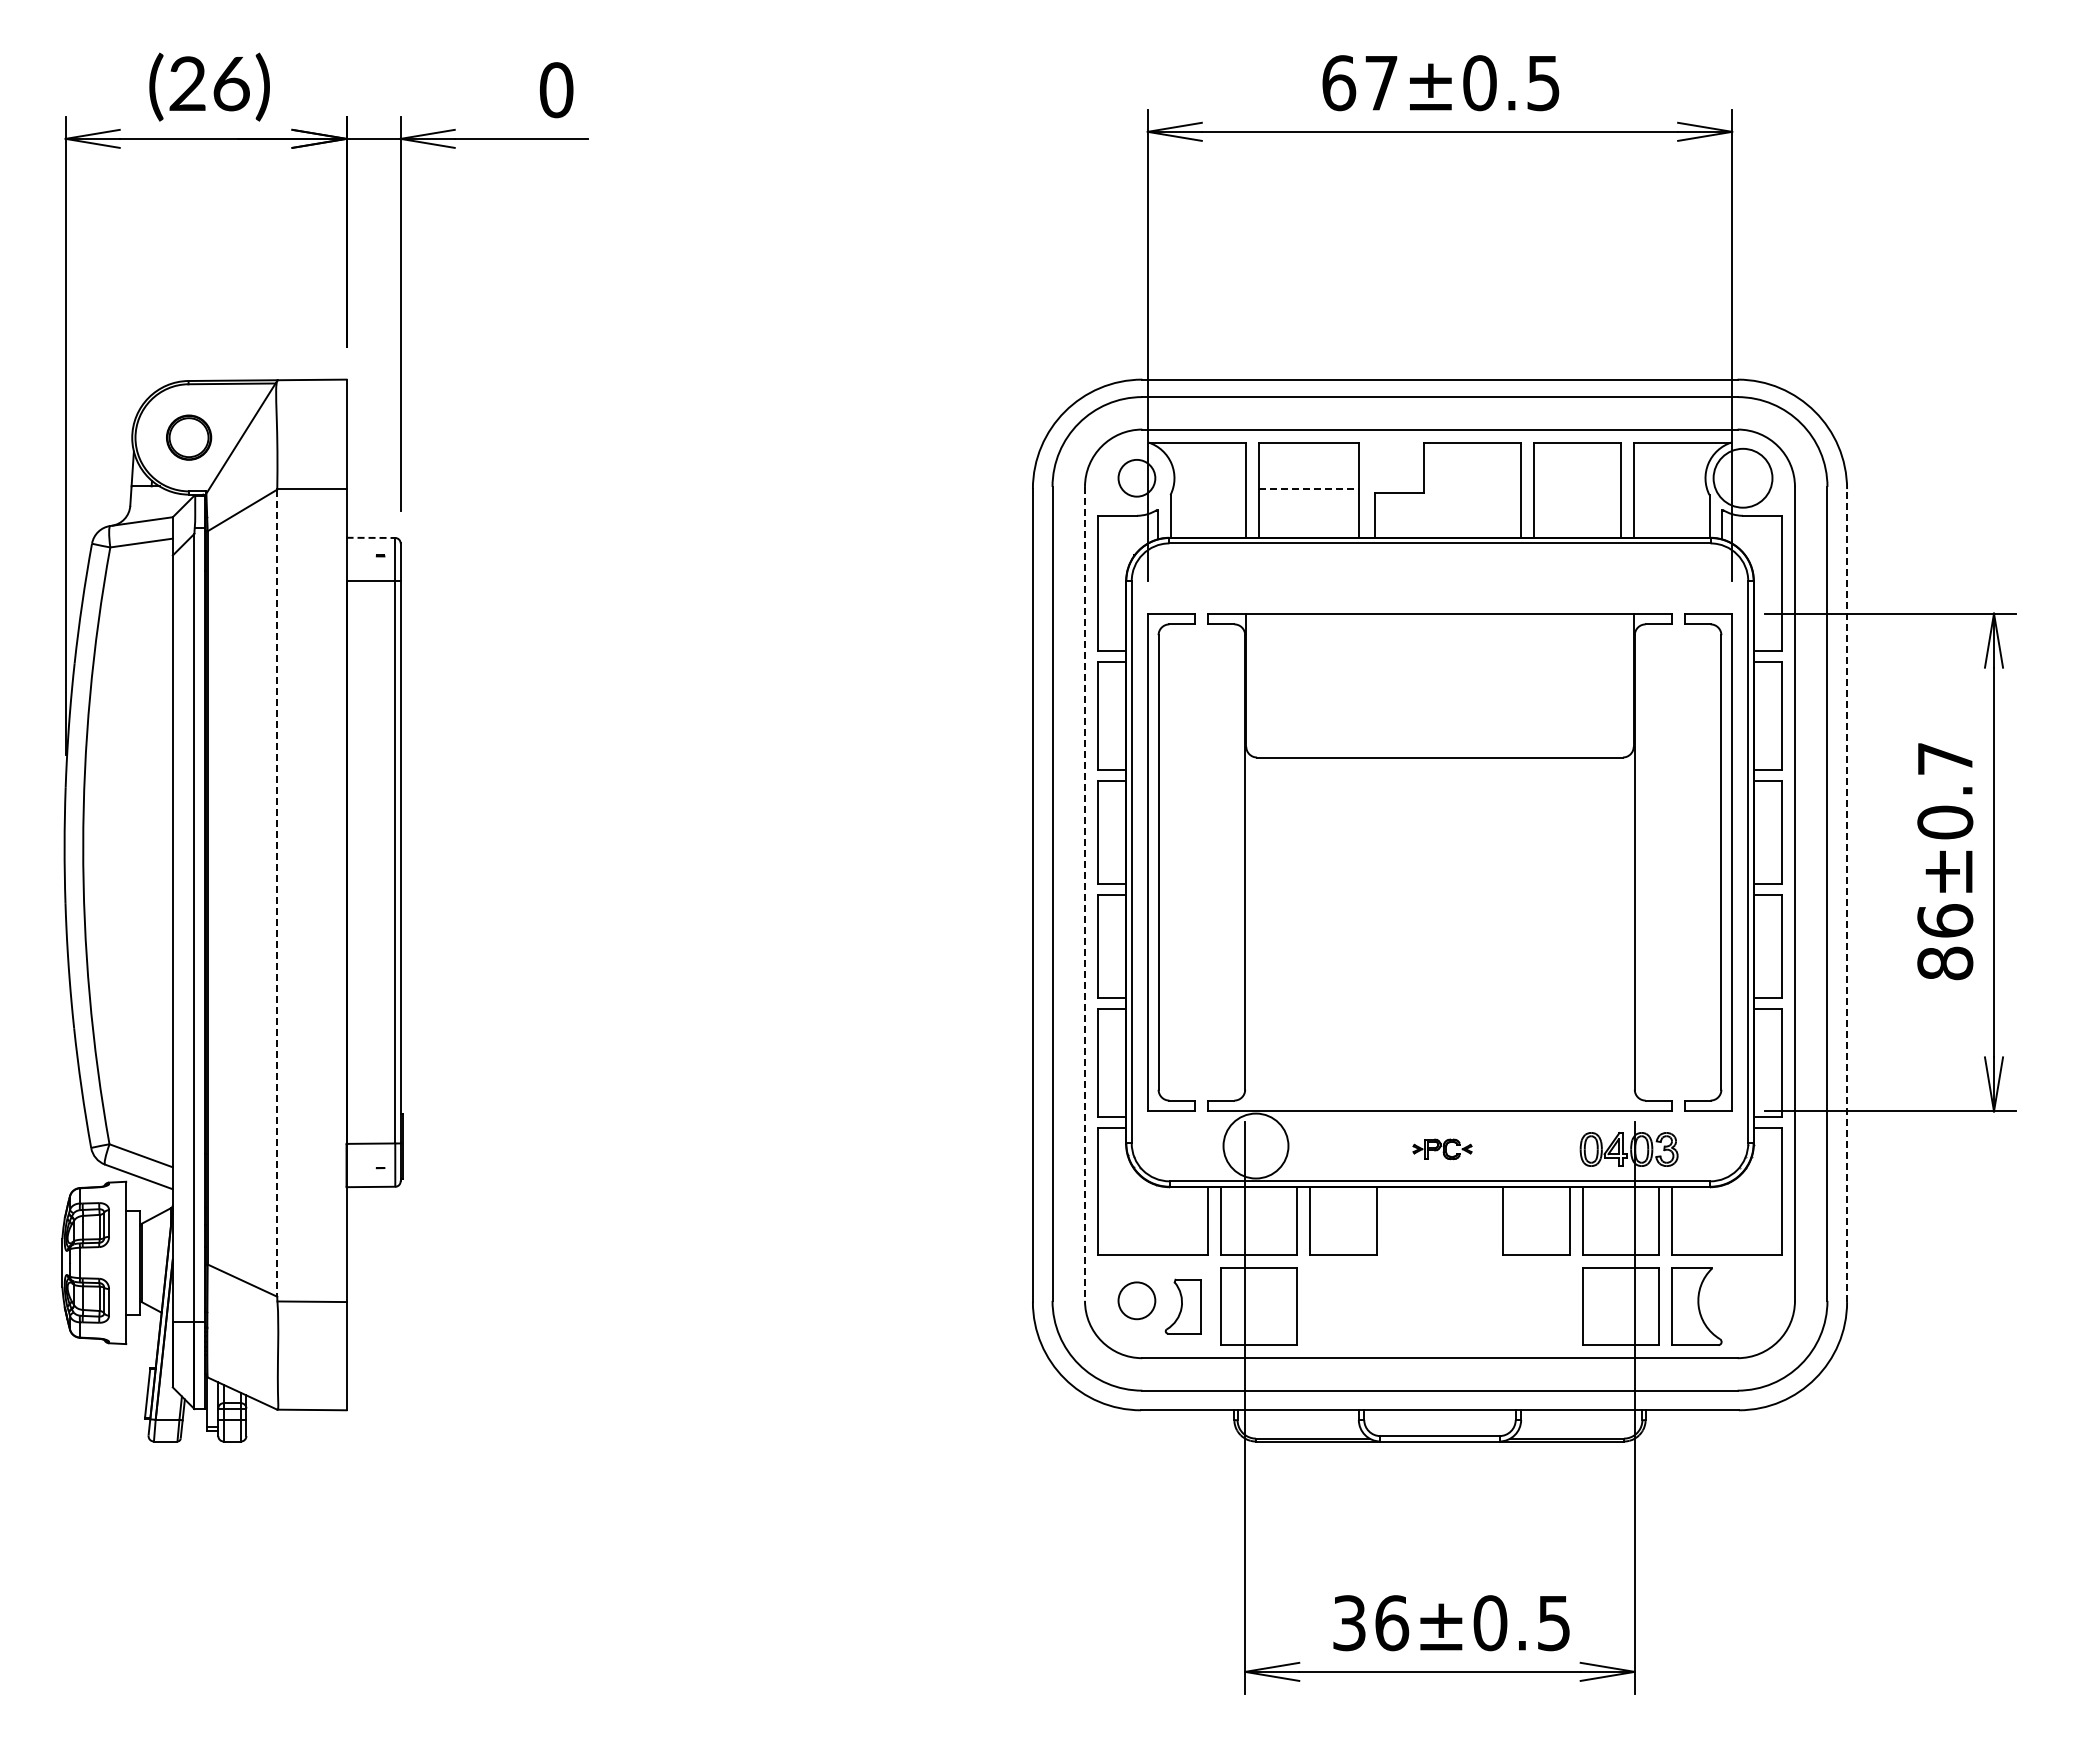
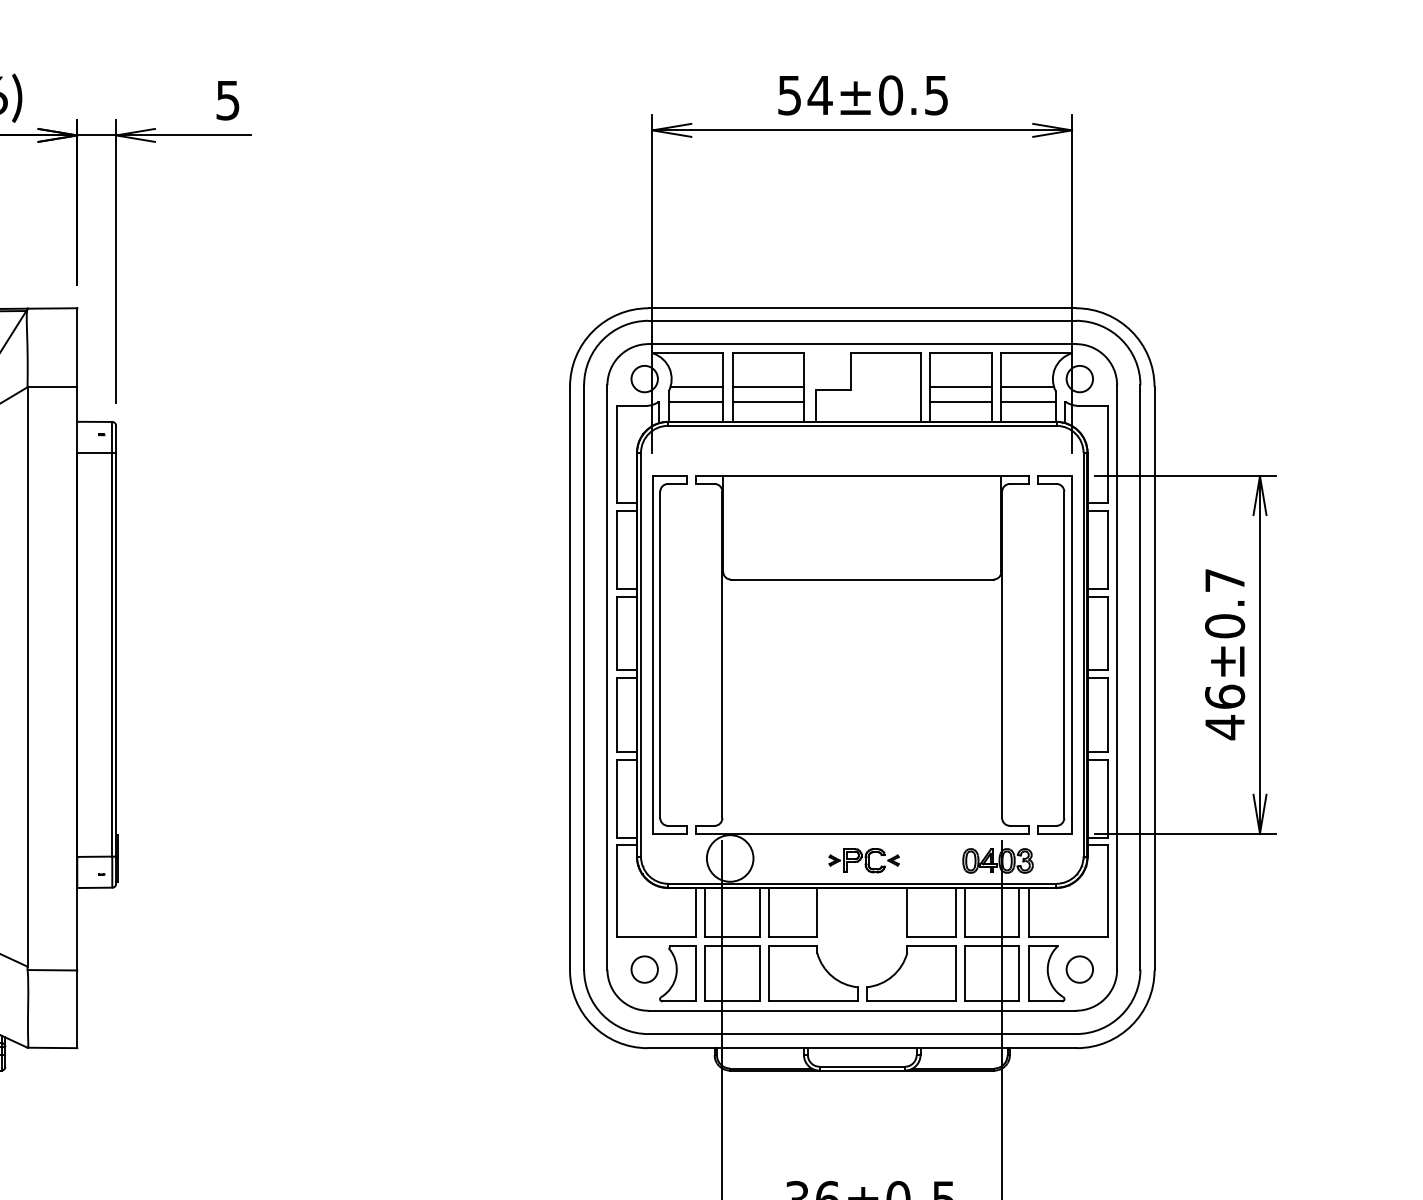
text: (1360, 83) -> (805, 95), 67±0.5 -> 54±0.5
text: (556, 90) -> (228, 100), 0 -> 5
circle: (1742, 477) -> (1079, 378), size x0.62
line: (1209, 489) -> (696, 387), added
line: (1309, 489) -> (768, 387), dashed -> solid
line: (1577, 489) -> (960, 387), added
line: (1670, 489) -> (1027, 387), added
line: (1208, 510) -> (696, 402), added
line: (1308, 510) -> (767, 402), added
line: (1577, 510) -> (960, 402), added
line: (1671, 510) -> (1028, 402), added
line: (371, 537) -> (95, 421), dashed -> solid
line: (277, 893) -> (27, 677), dashed -> solid
line: (1085, 893) -> (607, 677), dashed -> solid
line: (1847, 895) -> (1154, 678), dashed -> solid
text: (1945, 963) -> (1225, 727), 86±0.7 -> 46±0.7
part: (1442, 1149) -> (864, 860), size x1.67
circle: (1742, 1300) -> (1079, 969), added
part: (1182, 1306) -> (677, 973), size x1.43
part: (1371, 1306) -> (813, 973), added
part: (1508, 1306) -> (911, 973), added

